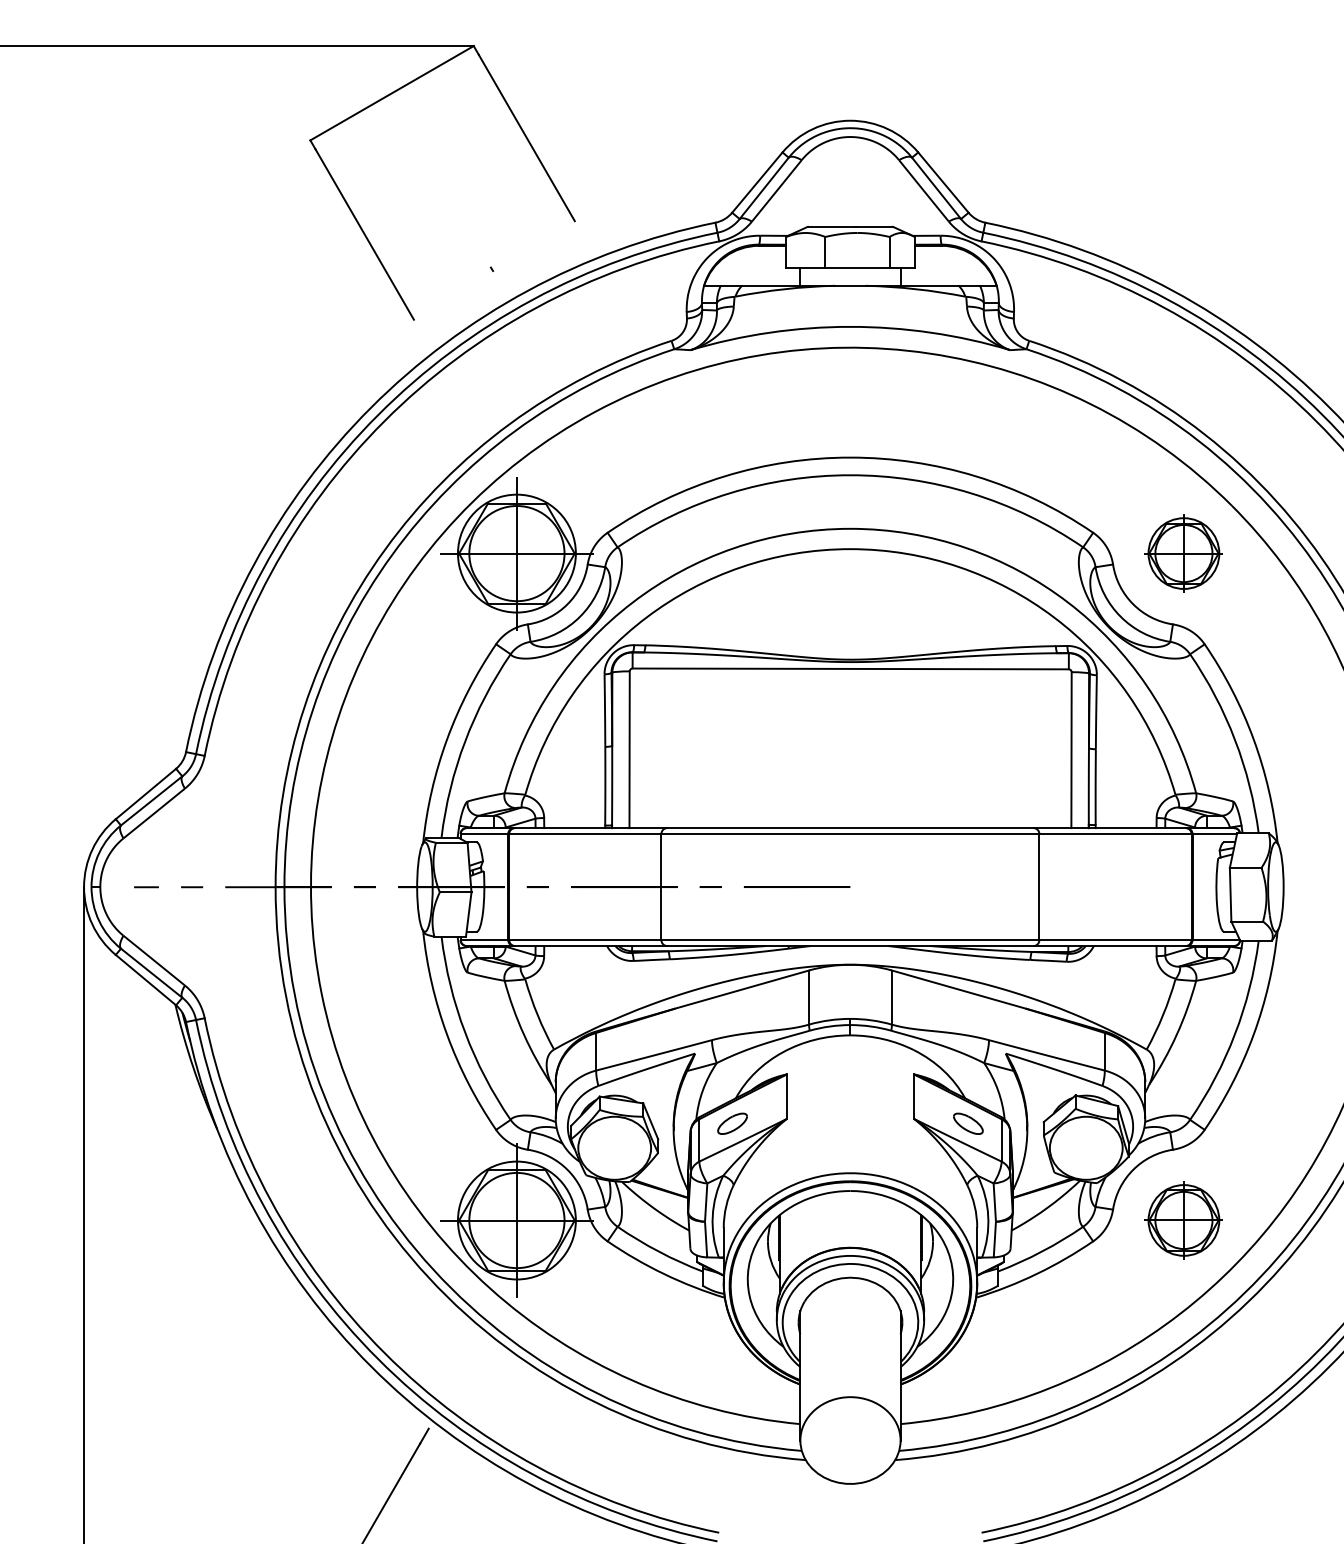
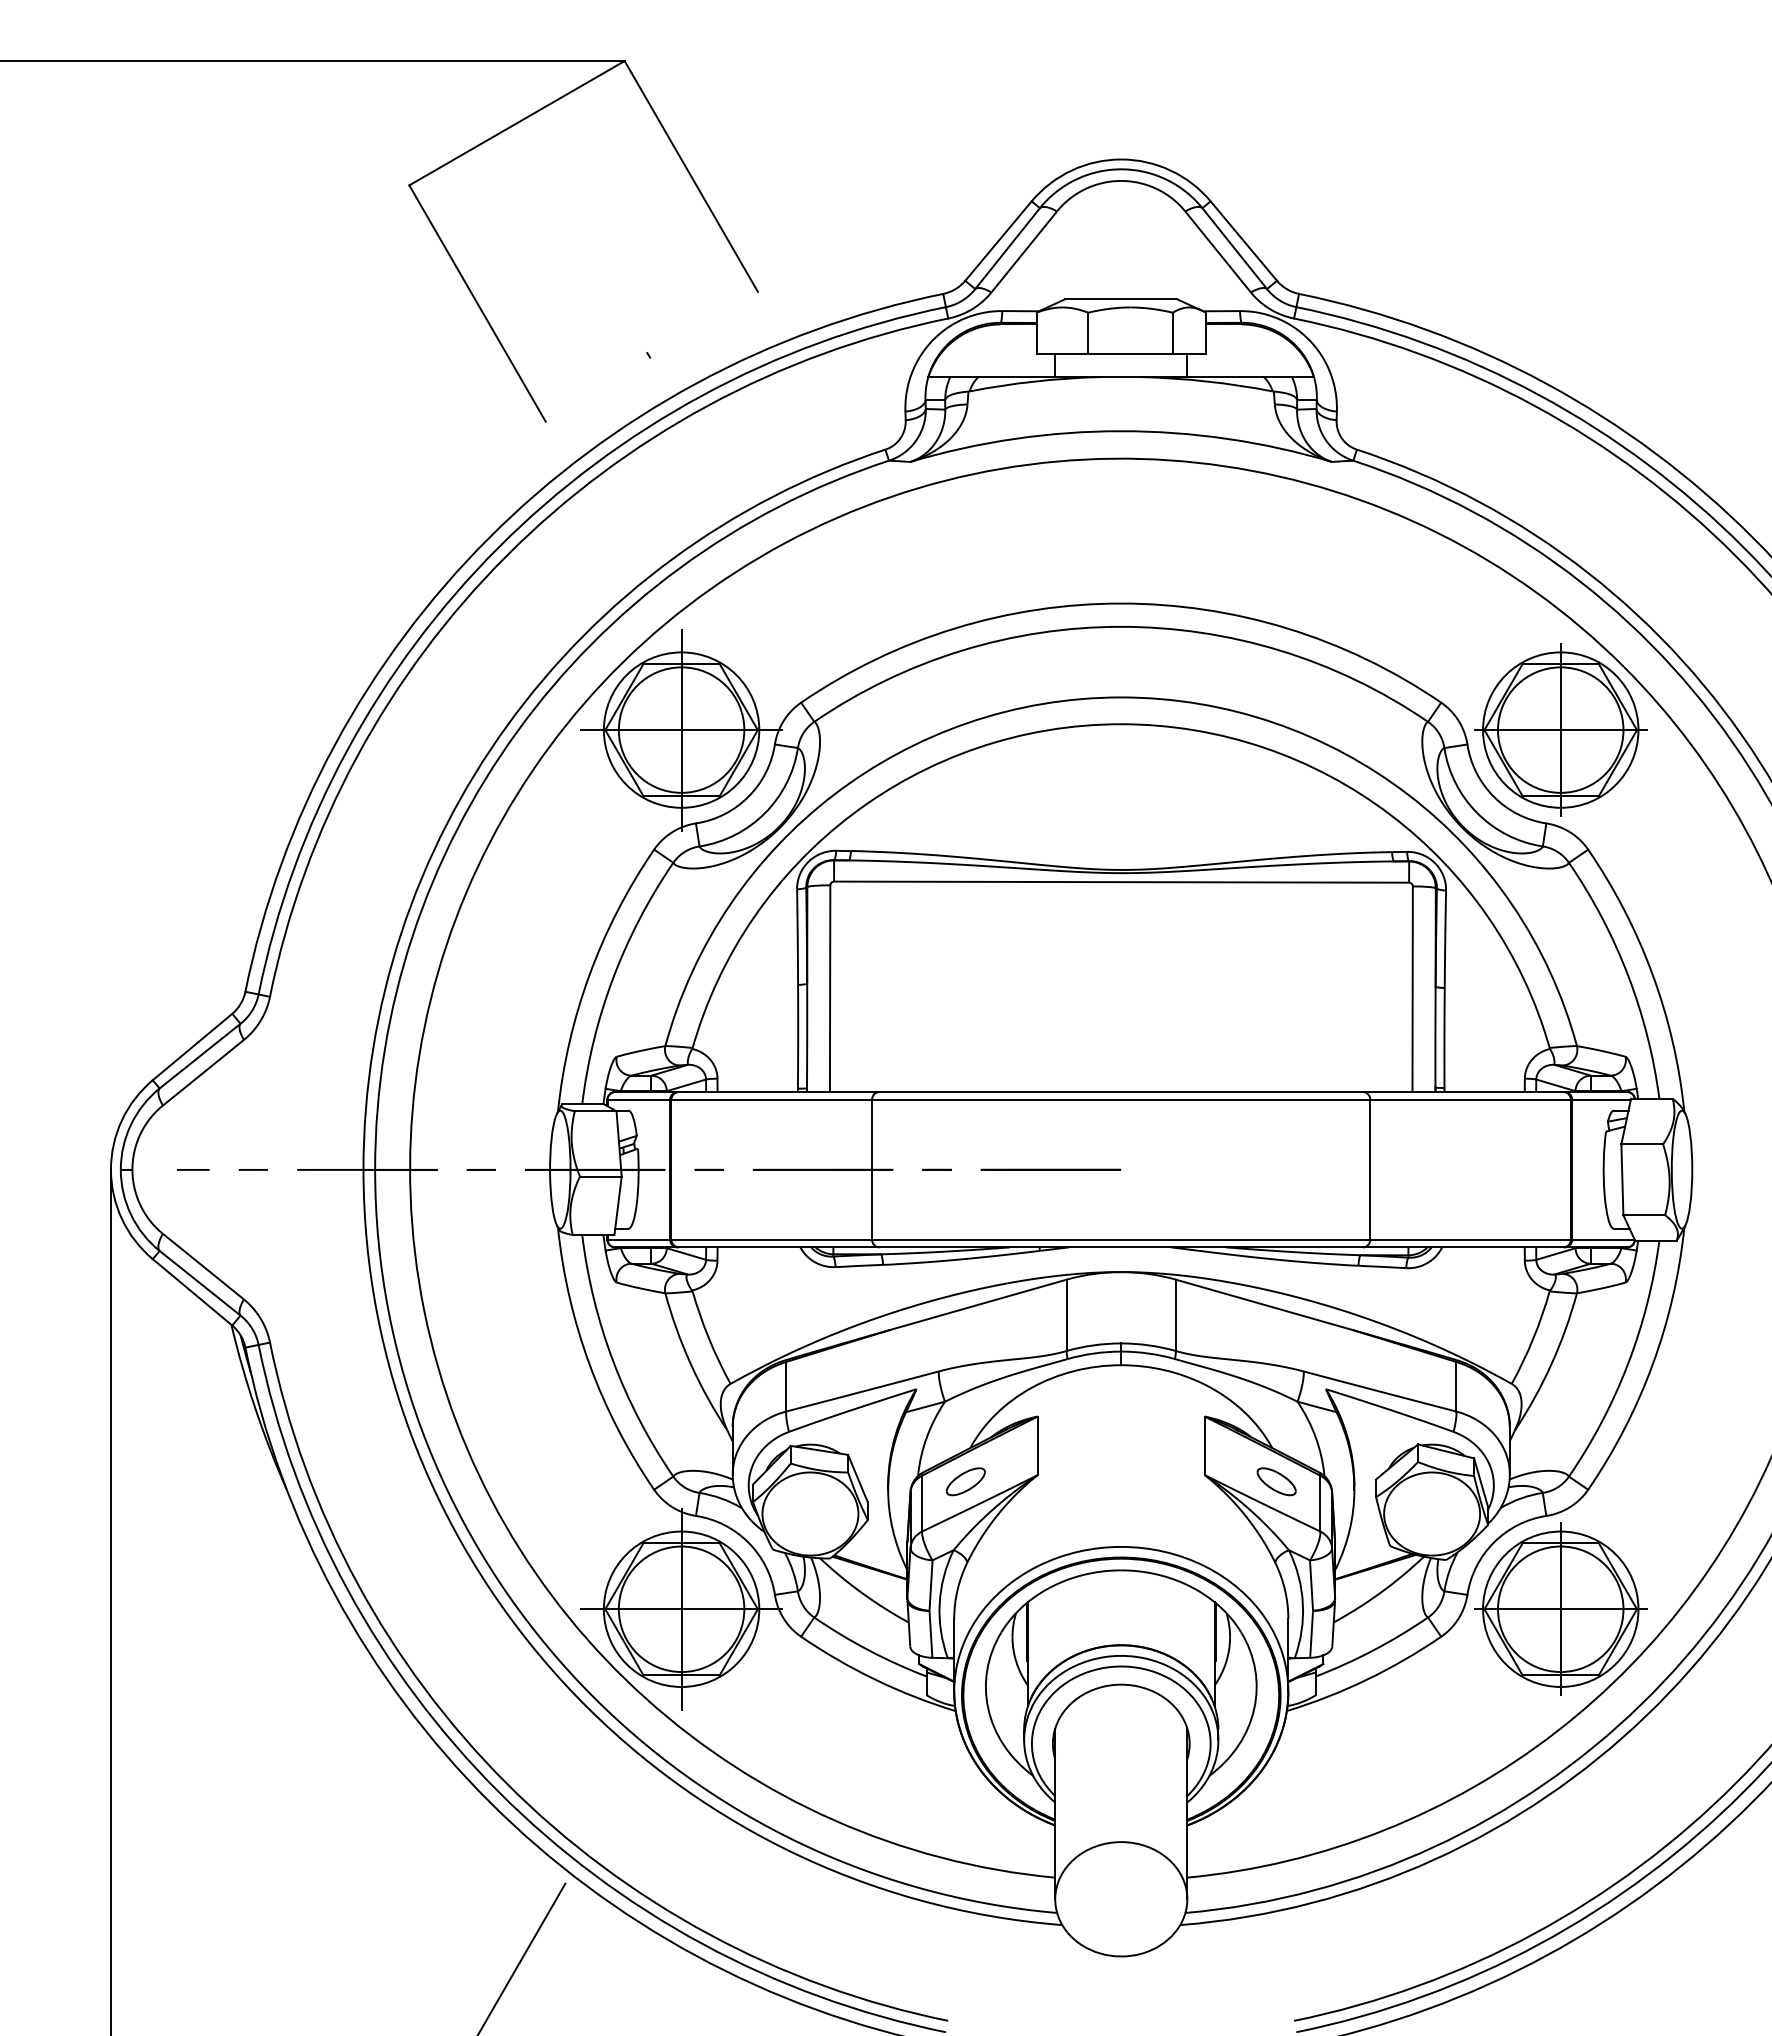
part: (1183, 553) -> (1560, 729), size x1.67
part: (1183, 1219) -> (1560, 1608), size x1.67

